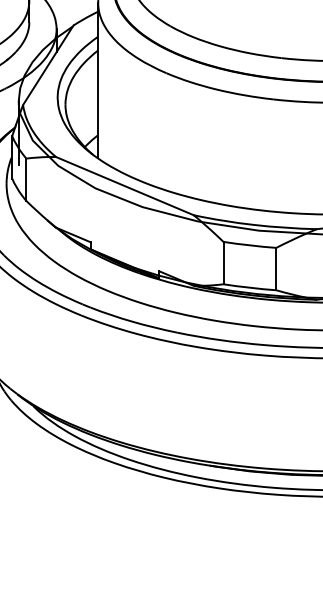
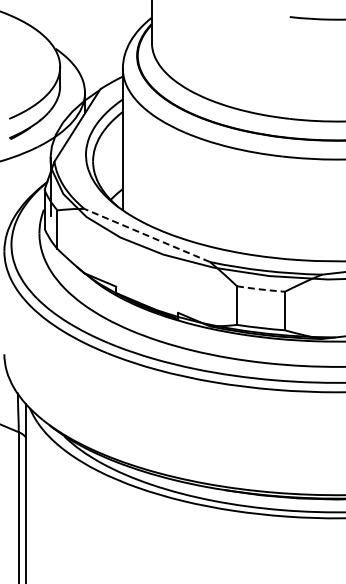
line: (124, 186) -> (146, 235), solid -> dashed
arc: (249, 245) -> (260, 289), solid -> dashed

